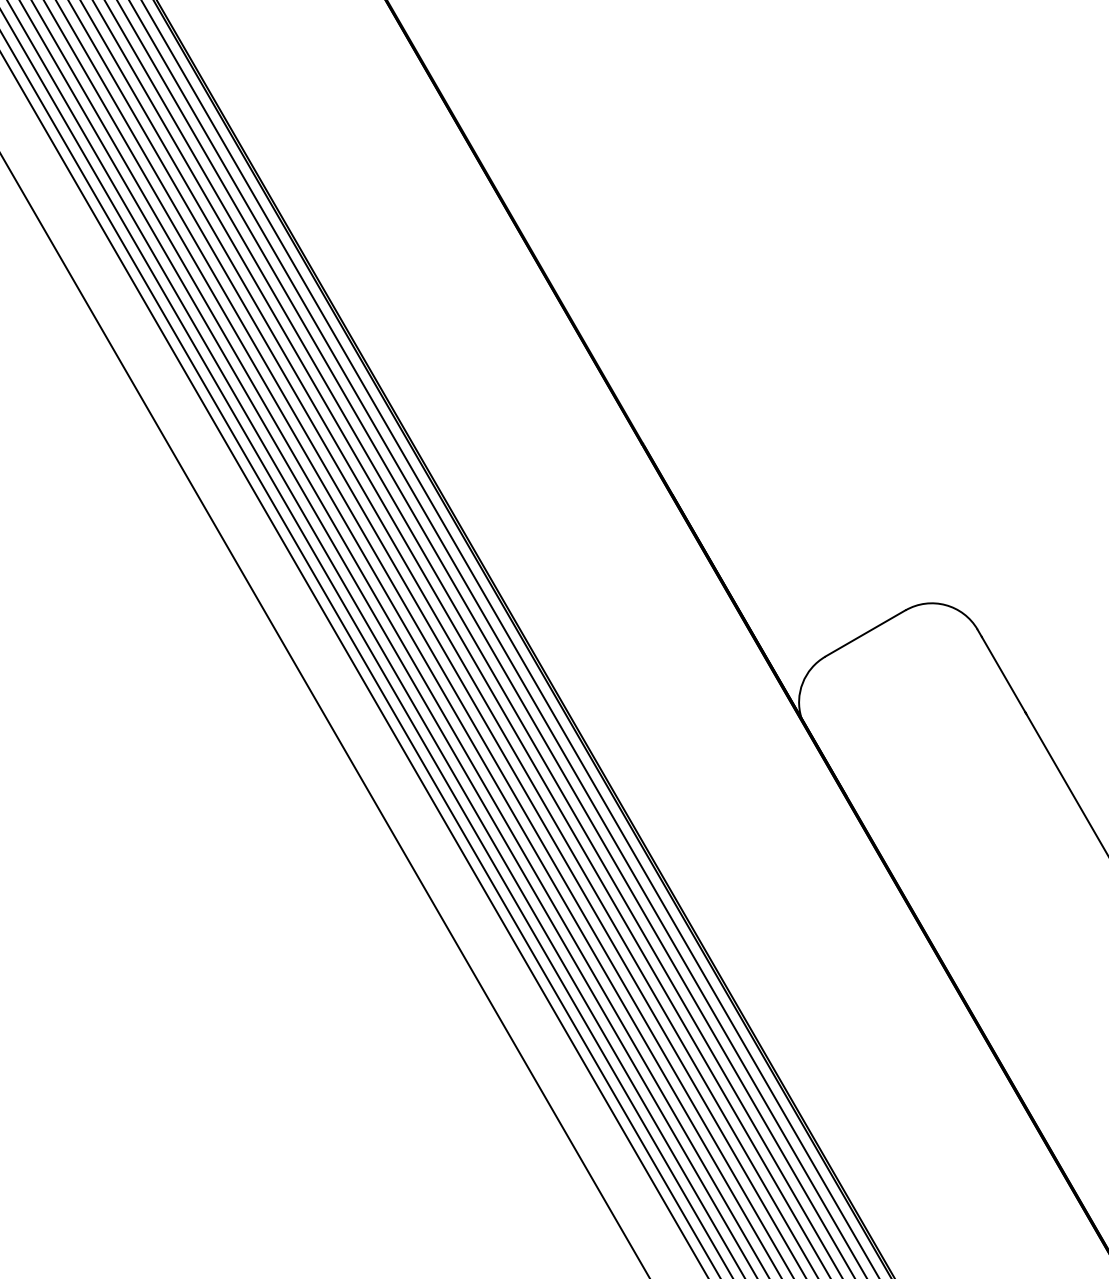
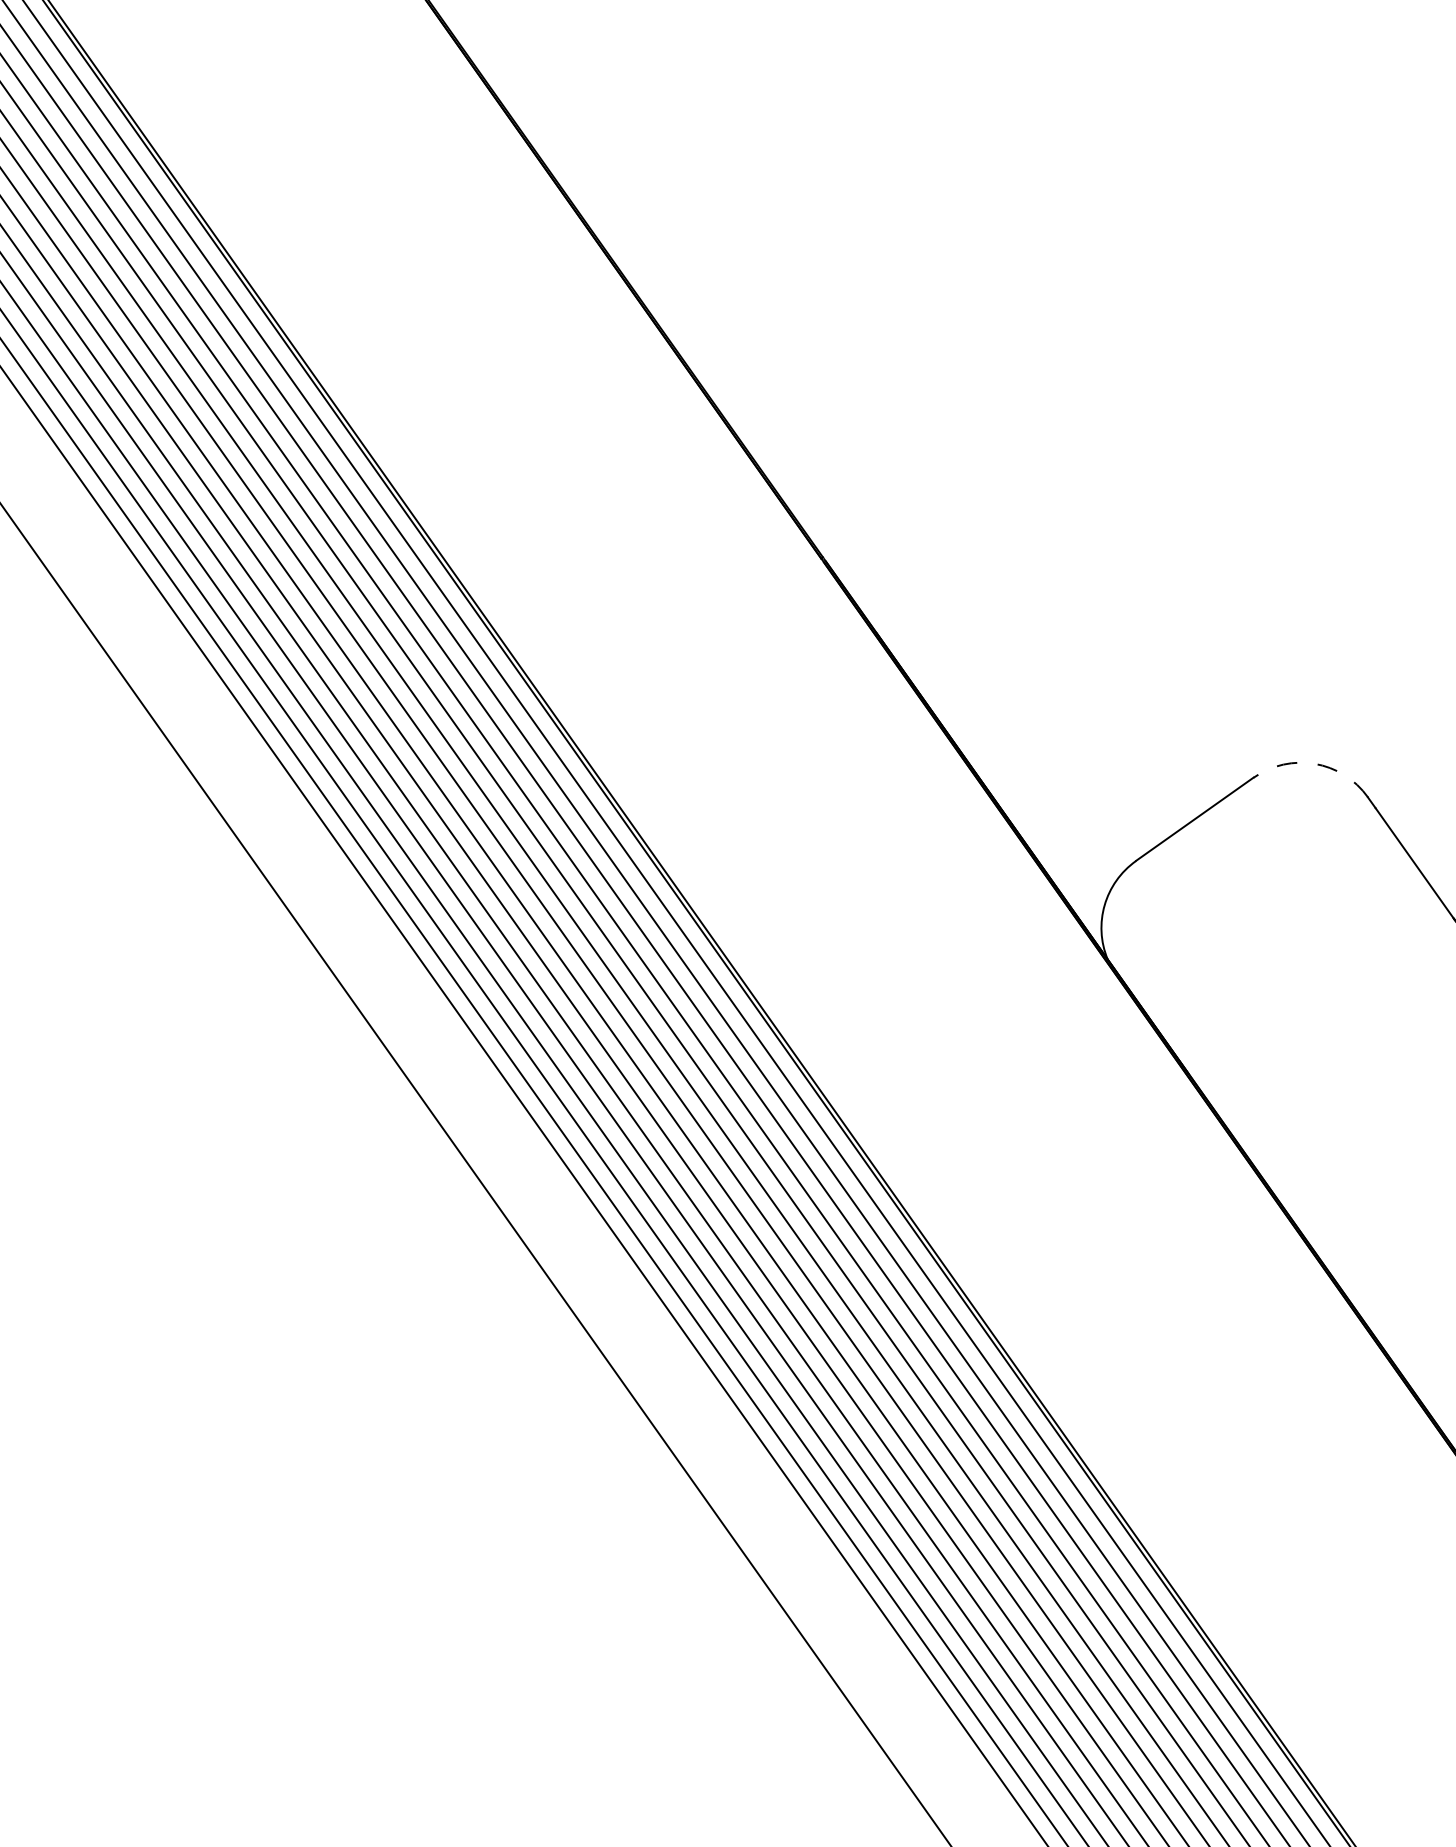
arc: (945, 605) -> (1314, 764), solid -> dashed

